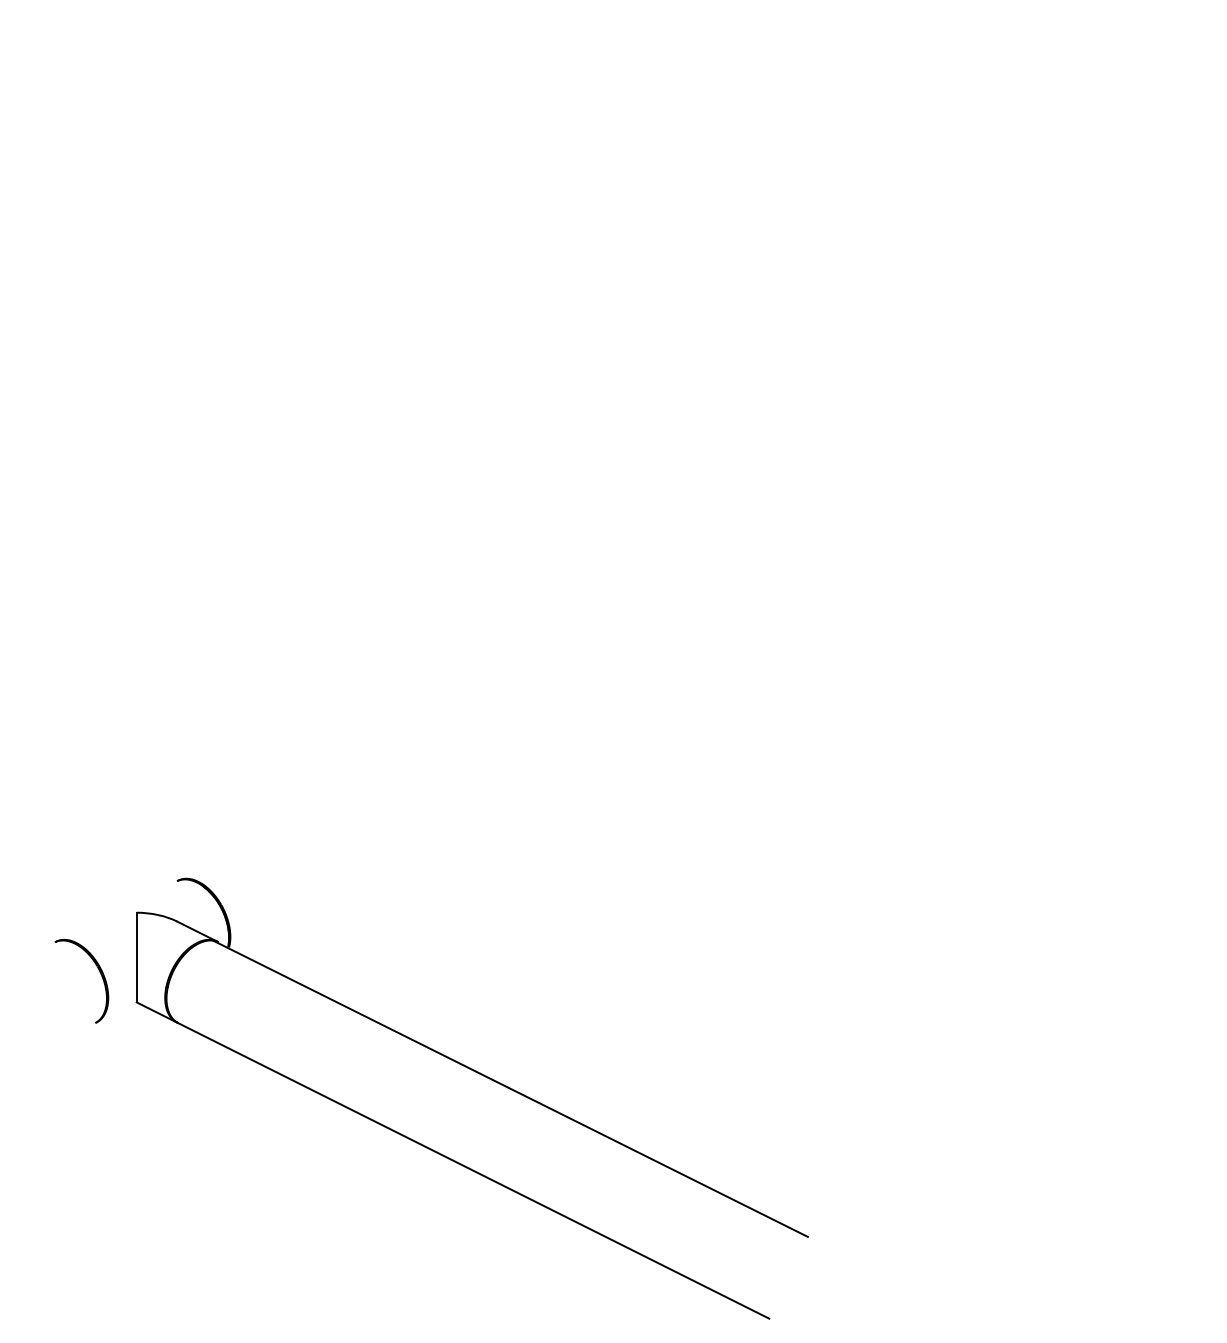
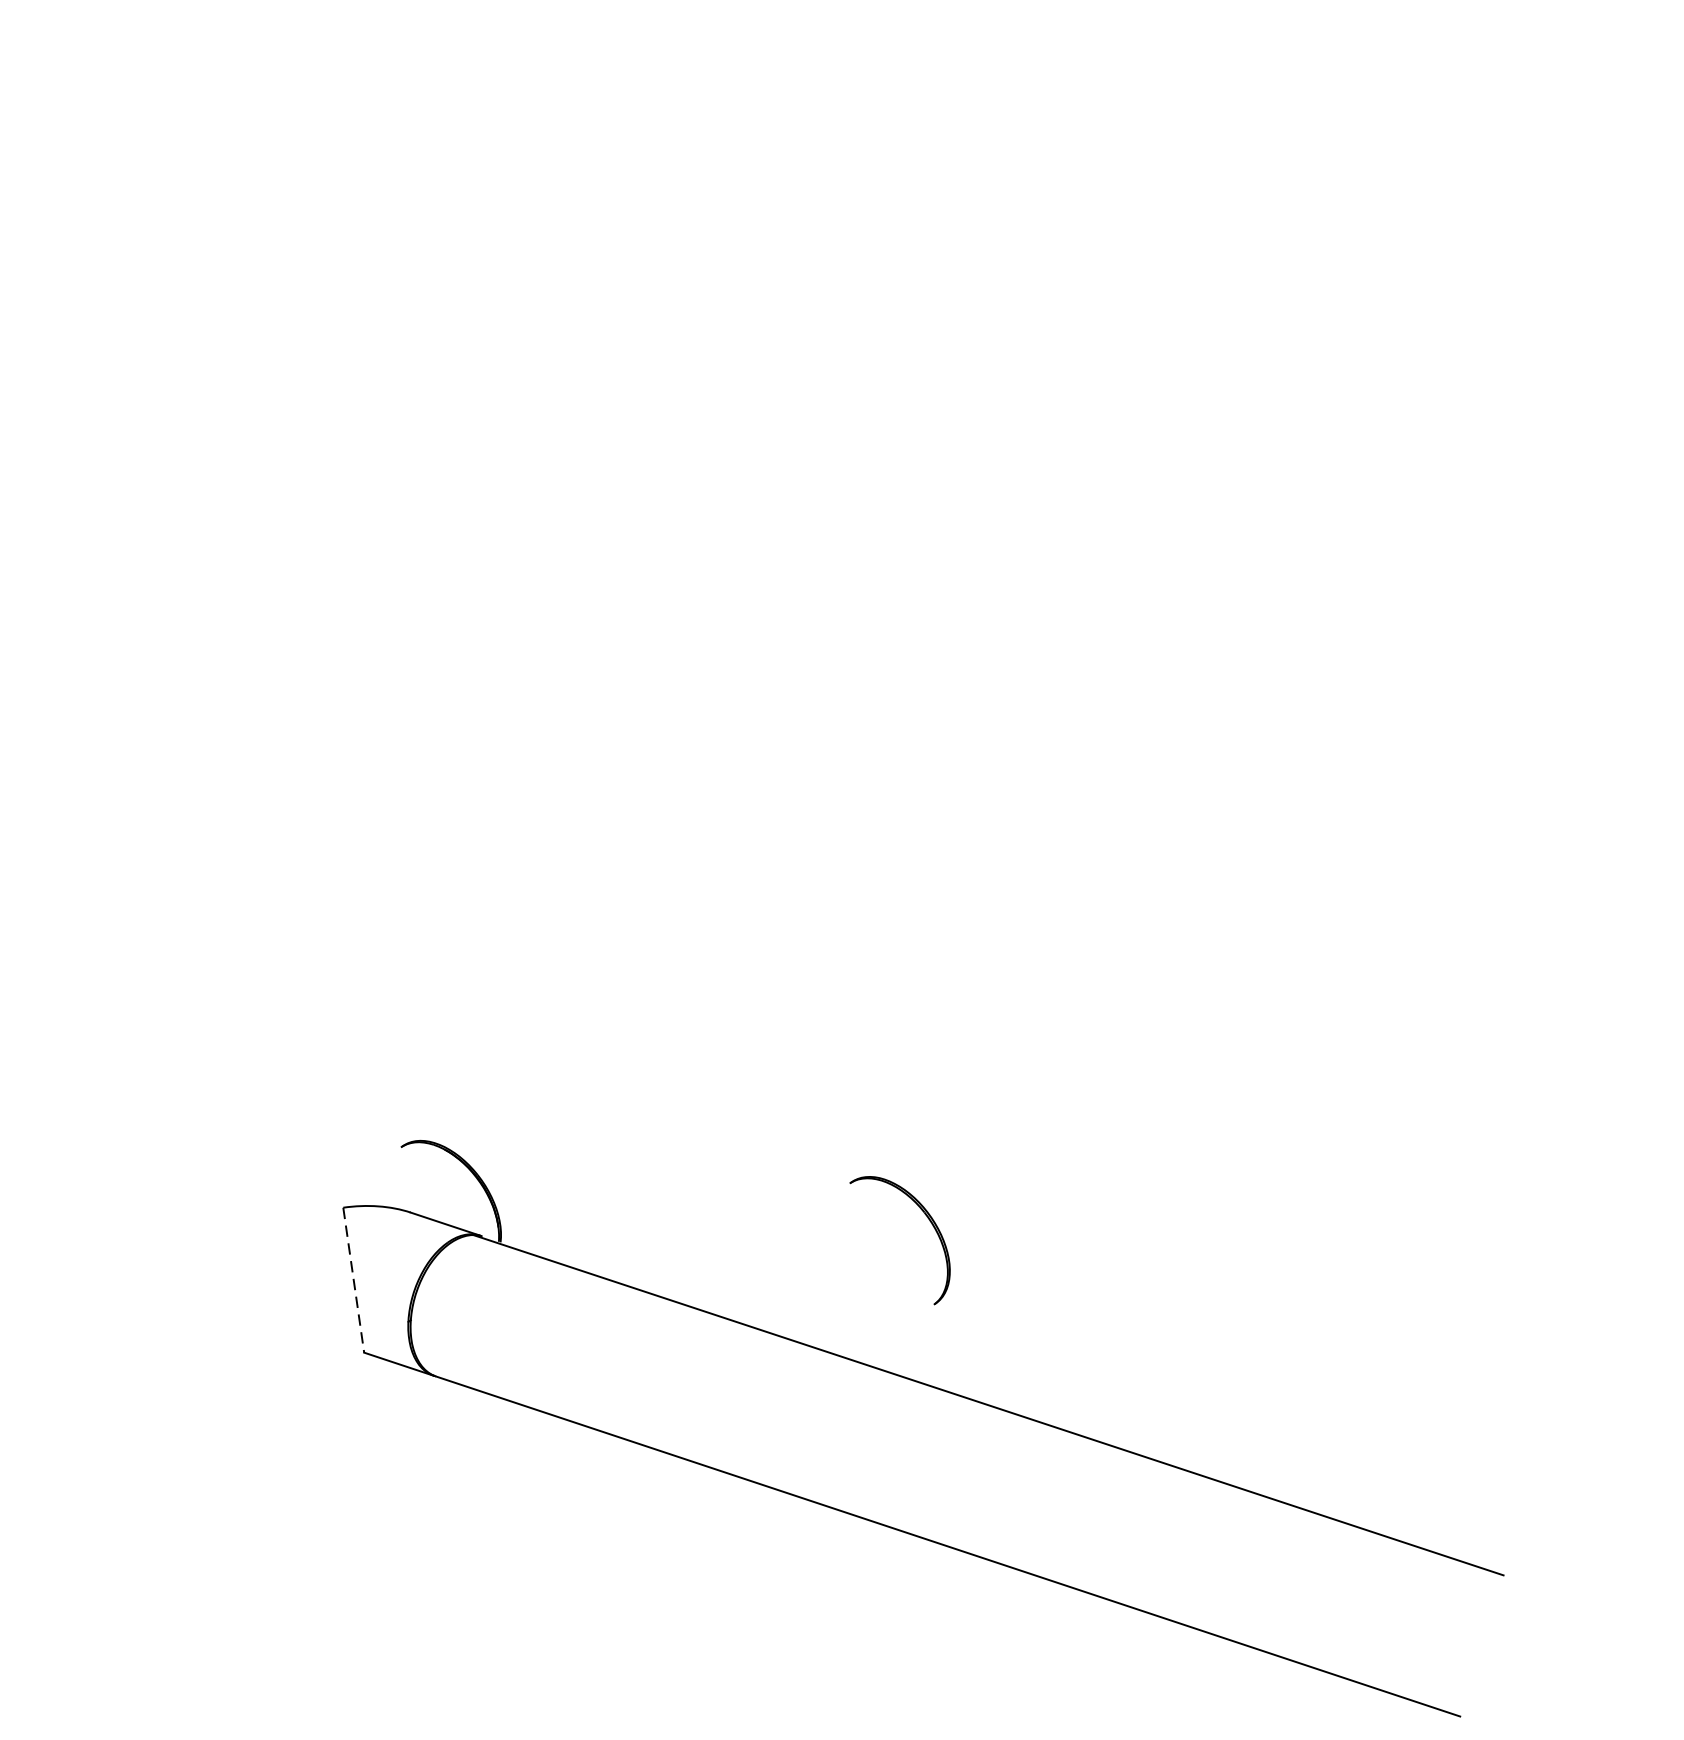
line: (136, 957) -> (353, 1280), solid -> dashed
part: (99, 972) -> (928, 1221), moved

